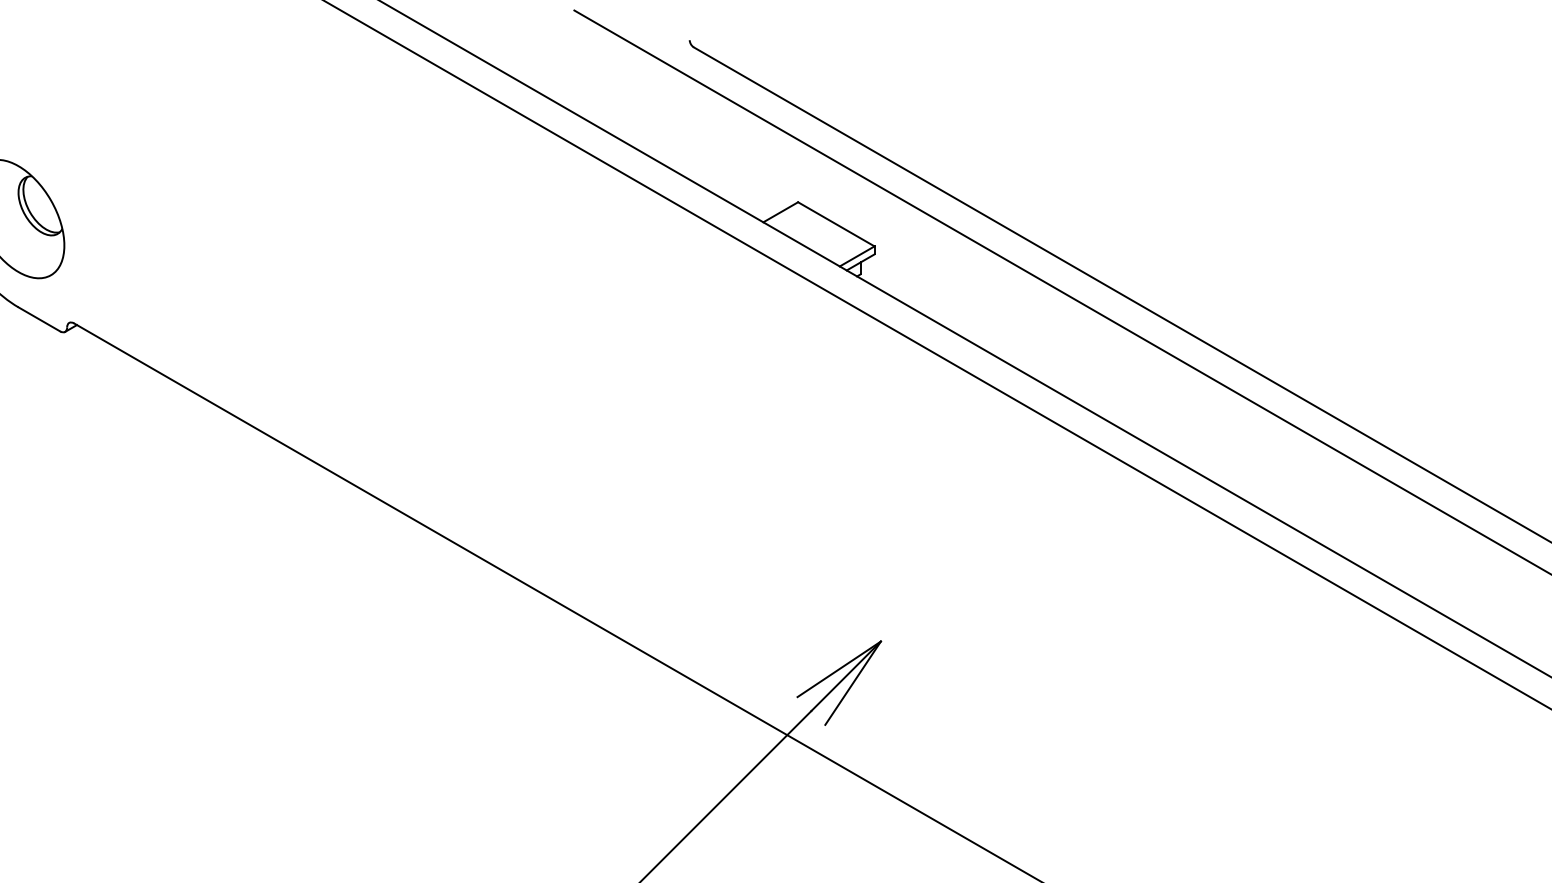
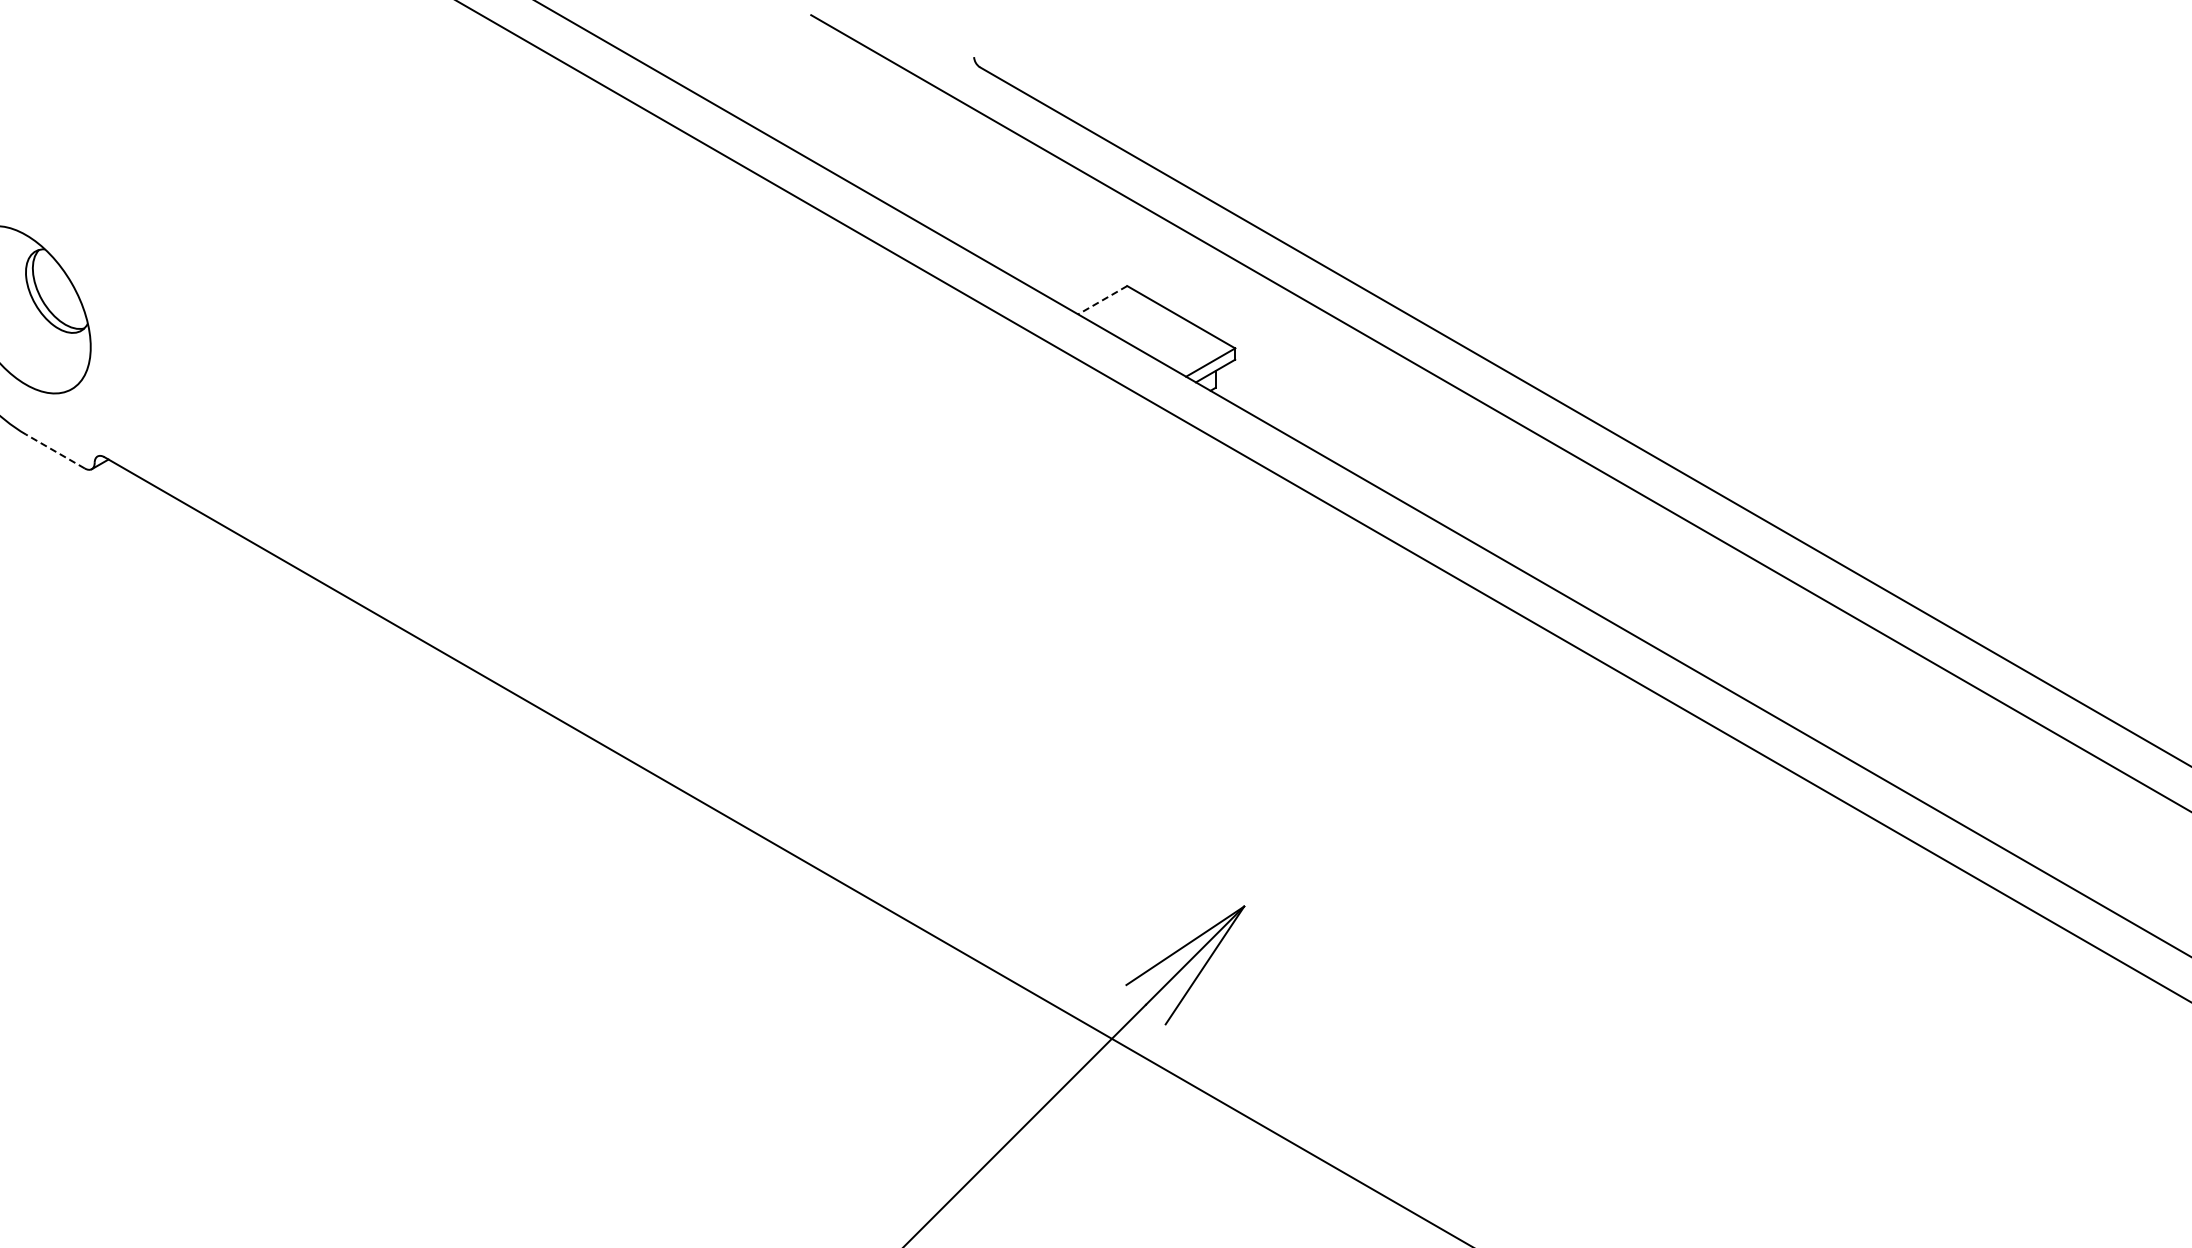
line: (780, 212) -> (1102, 300), solid -> dashed
line: (39, 319) -> (55, 451), solid -> dashed

